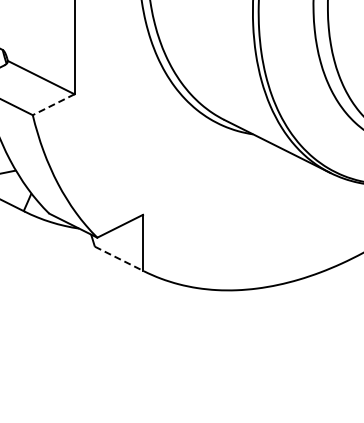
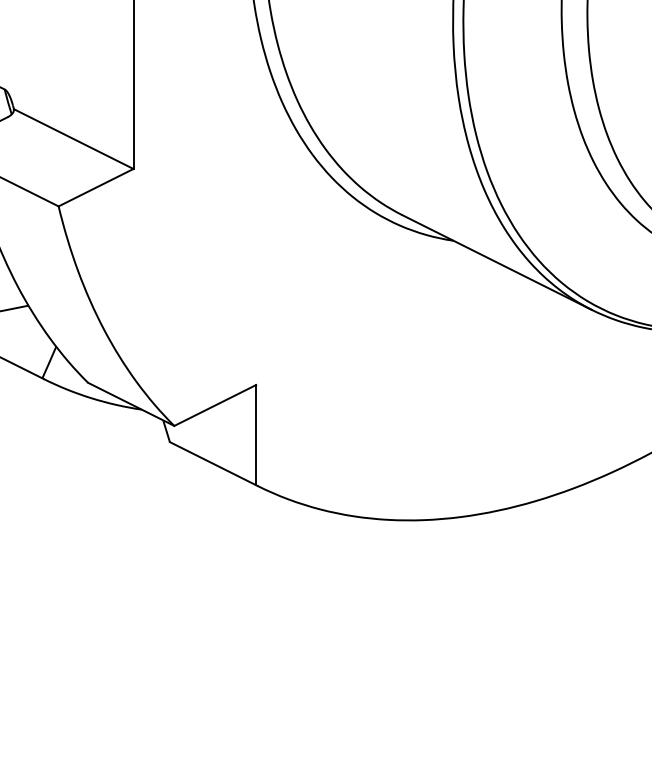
line: (53, 104) -> (95, 187), dashed -> solid
line: (119, 259) -> (214, 465), dashed -> solid

